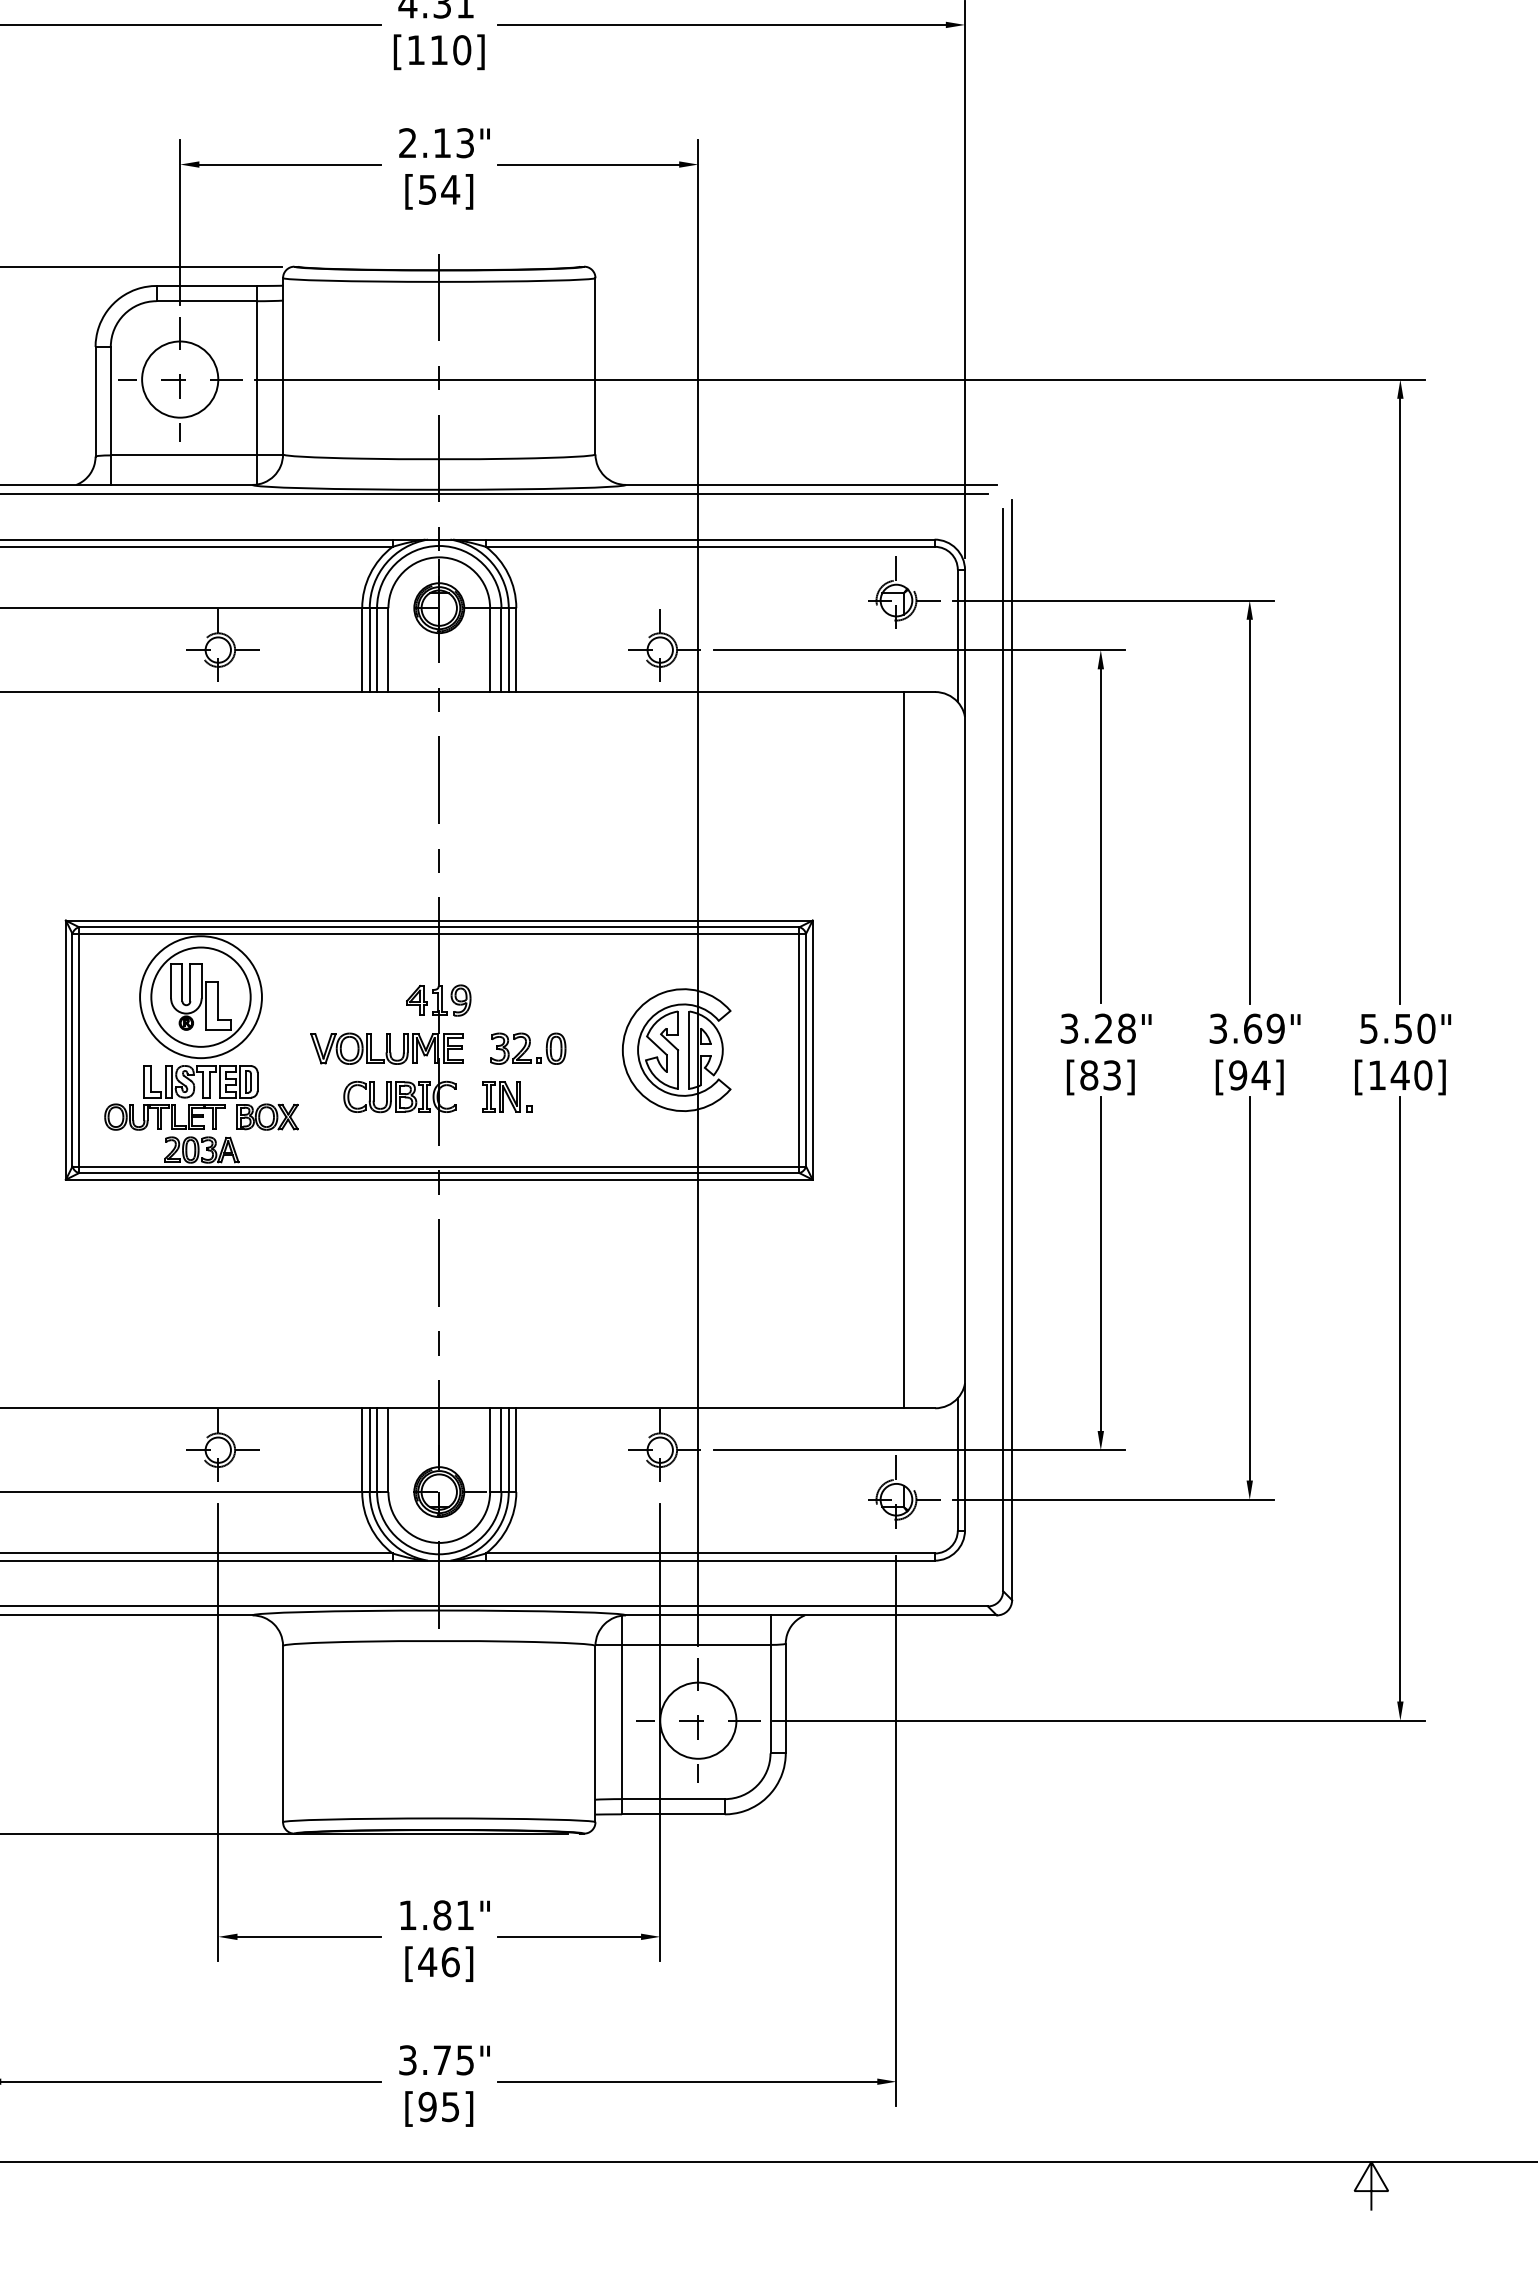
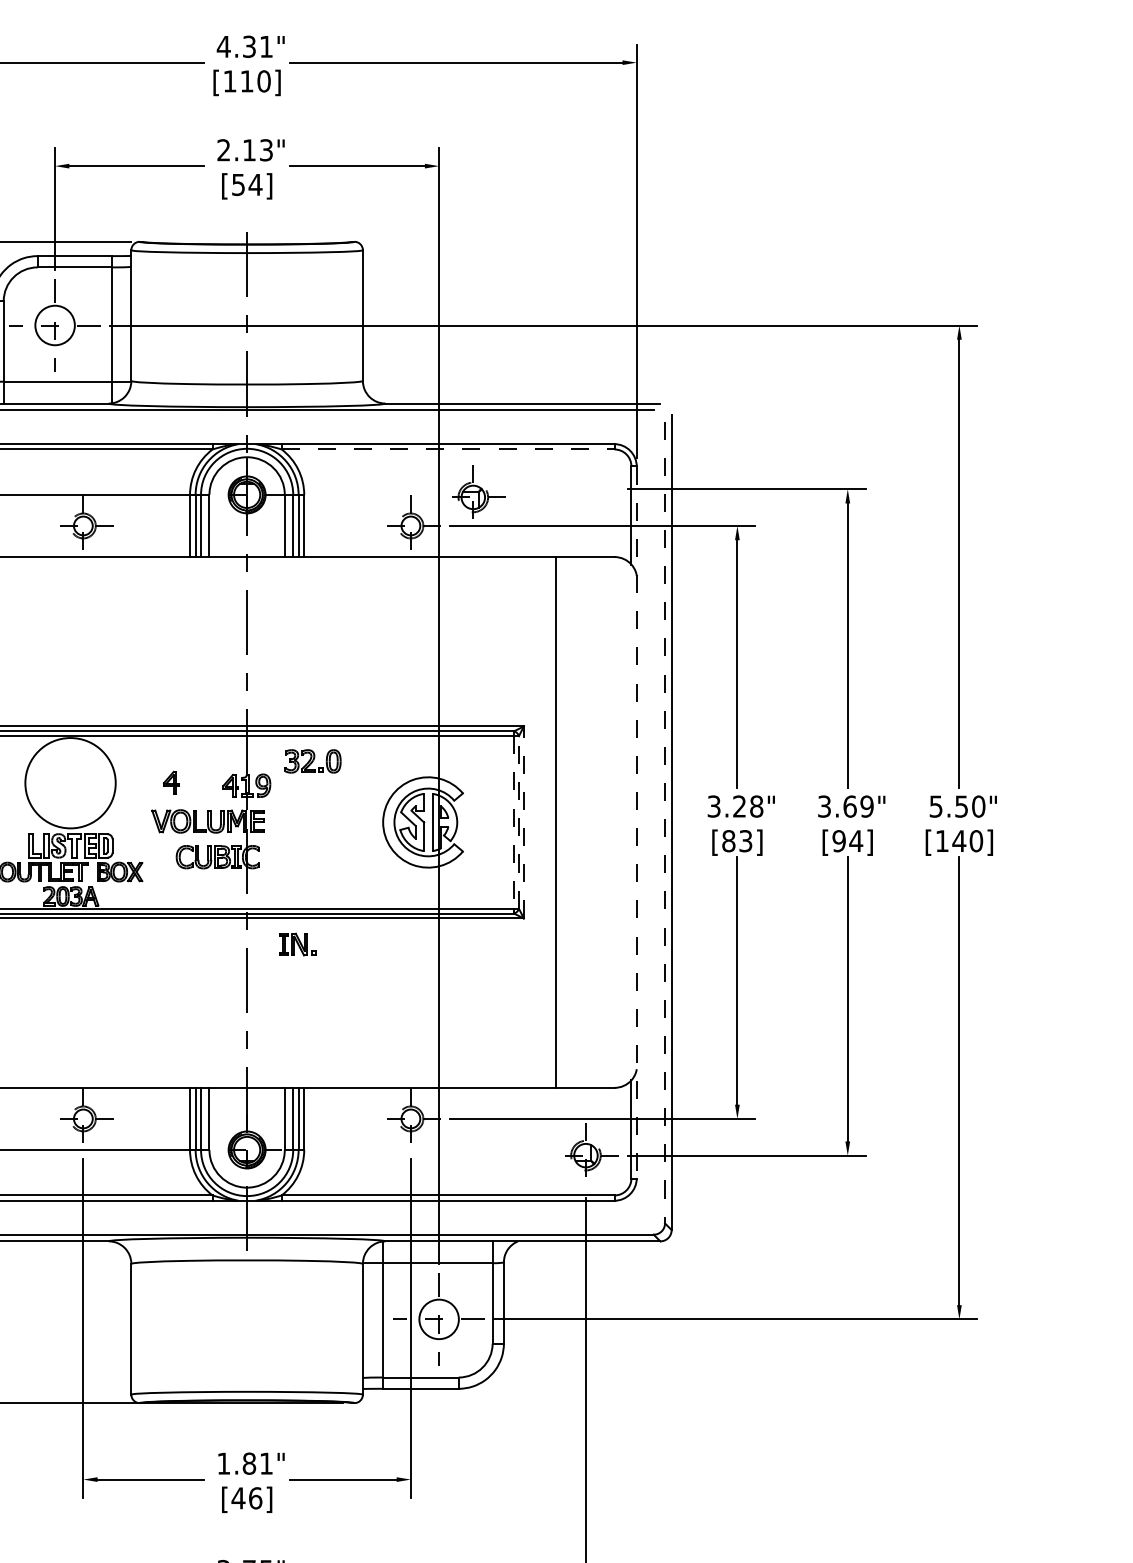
circle: (180, 379) -> (55, 325), size x0.7
line: (710, 546) -> (448, 449), solid -> dashed
part: (904, 592) -> (479, 491), moved
part: (200, 996) -> (70, 782), removed
part: (336, 996) -> (170, 782), added
part: (528, 1048) -> (313, 761), moved
line: (806, 1049) -> (519, 821), solid -> dashed
line: (799, 1050) -> (514, 822), solid -> dashed
line: (812, 1050) -> (523, 822), solid -> dashed
line: (903, 1050) -> (555, 822), moved
line: (965, 1050) -> (637, 822), solid -> dashed
line: (1003, 1050) -> (665, 822), solid -> dashed
part: (507, 1096) -> (297, 944), moved
circle: (698, 1720) -> (439, 1319), size x0.7

